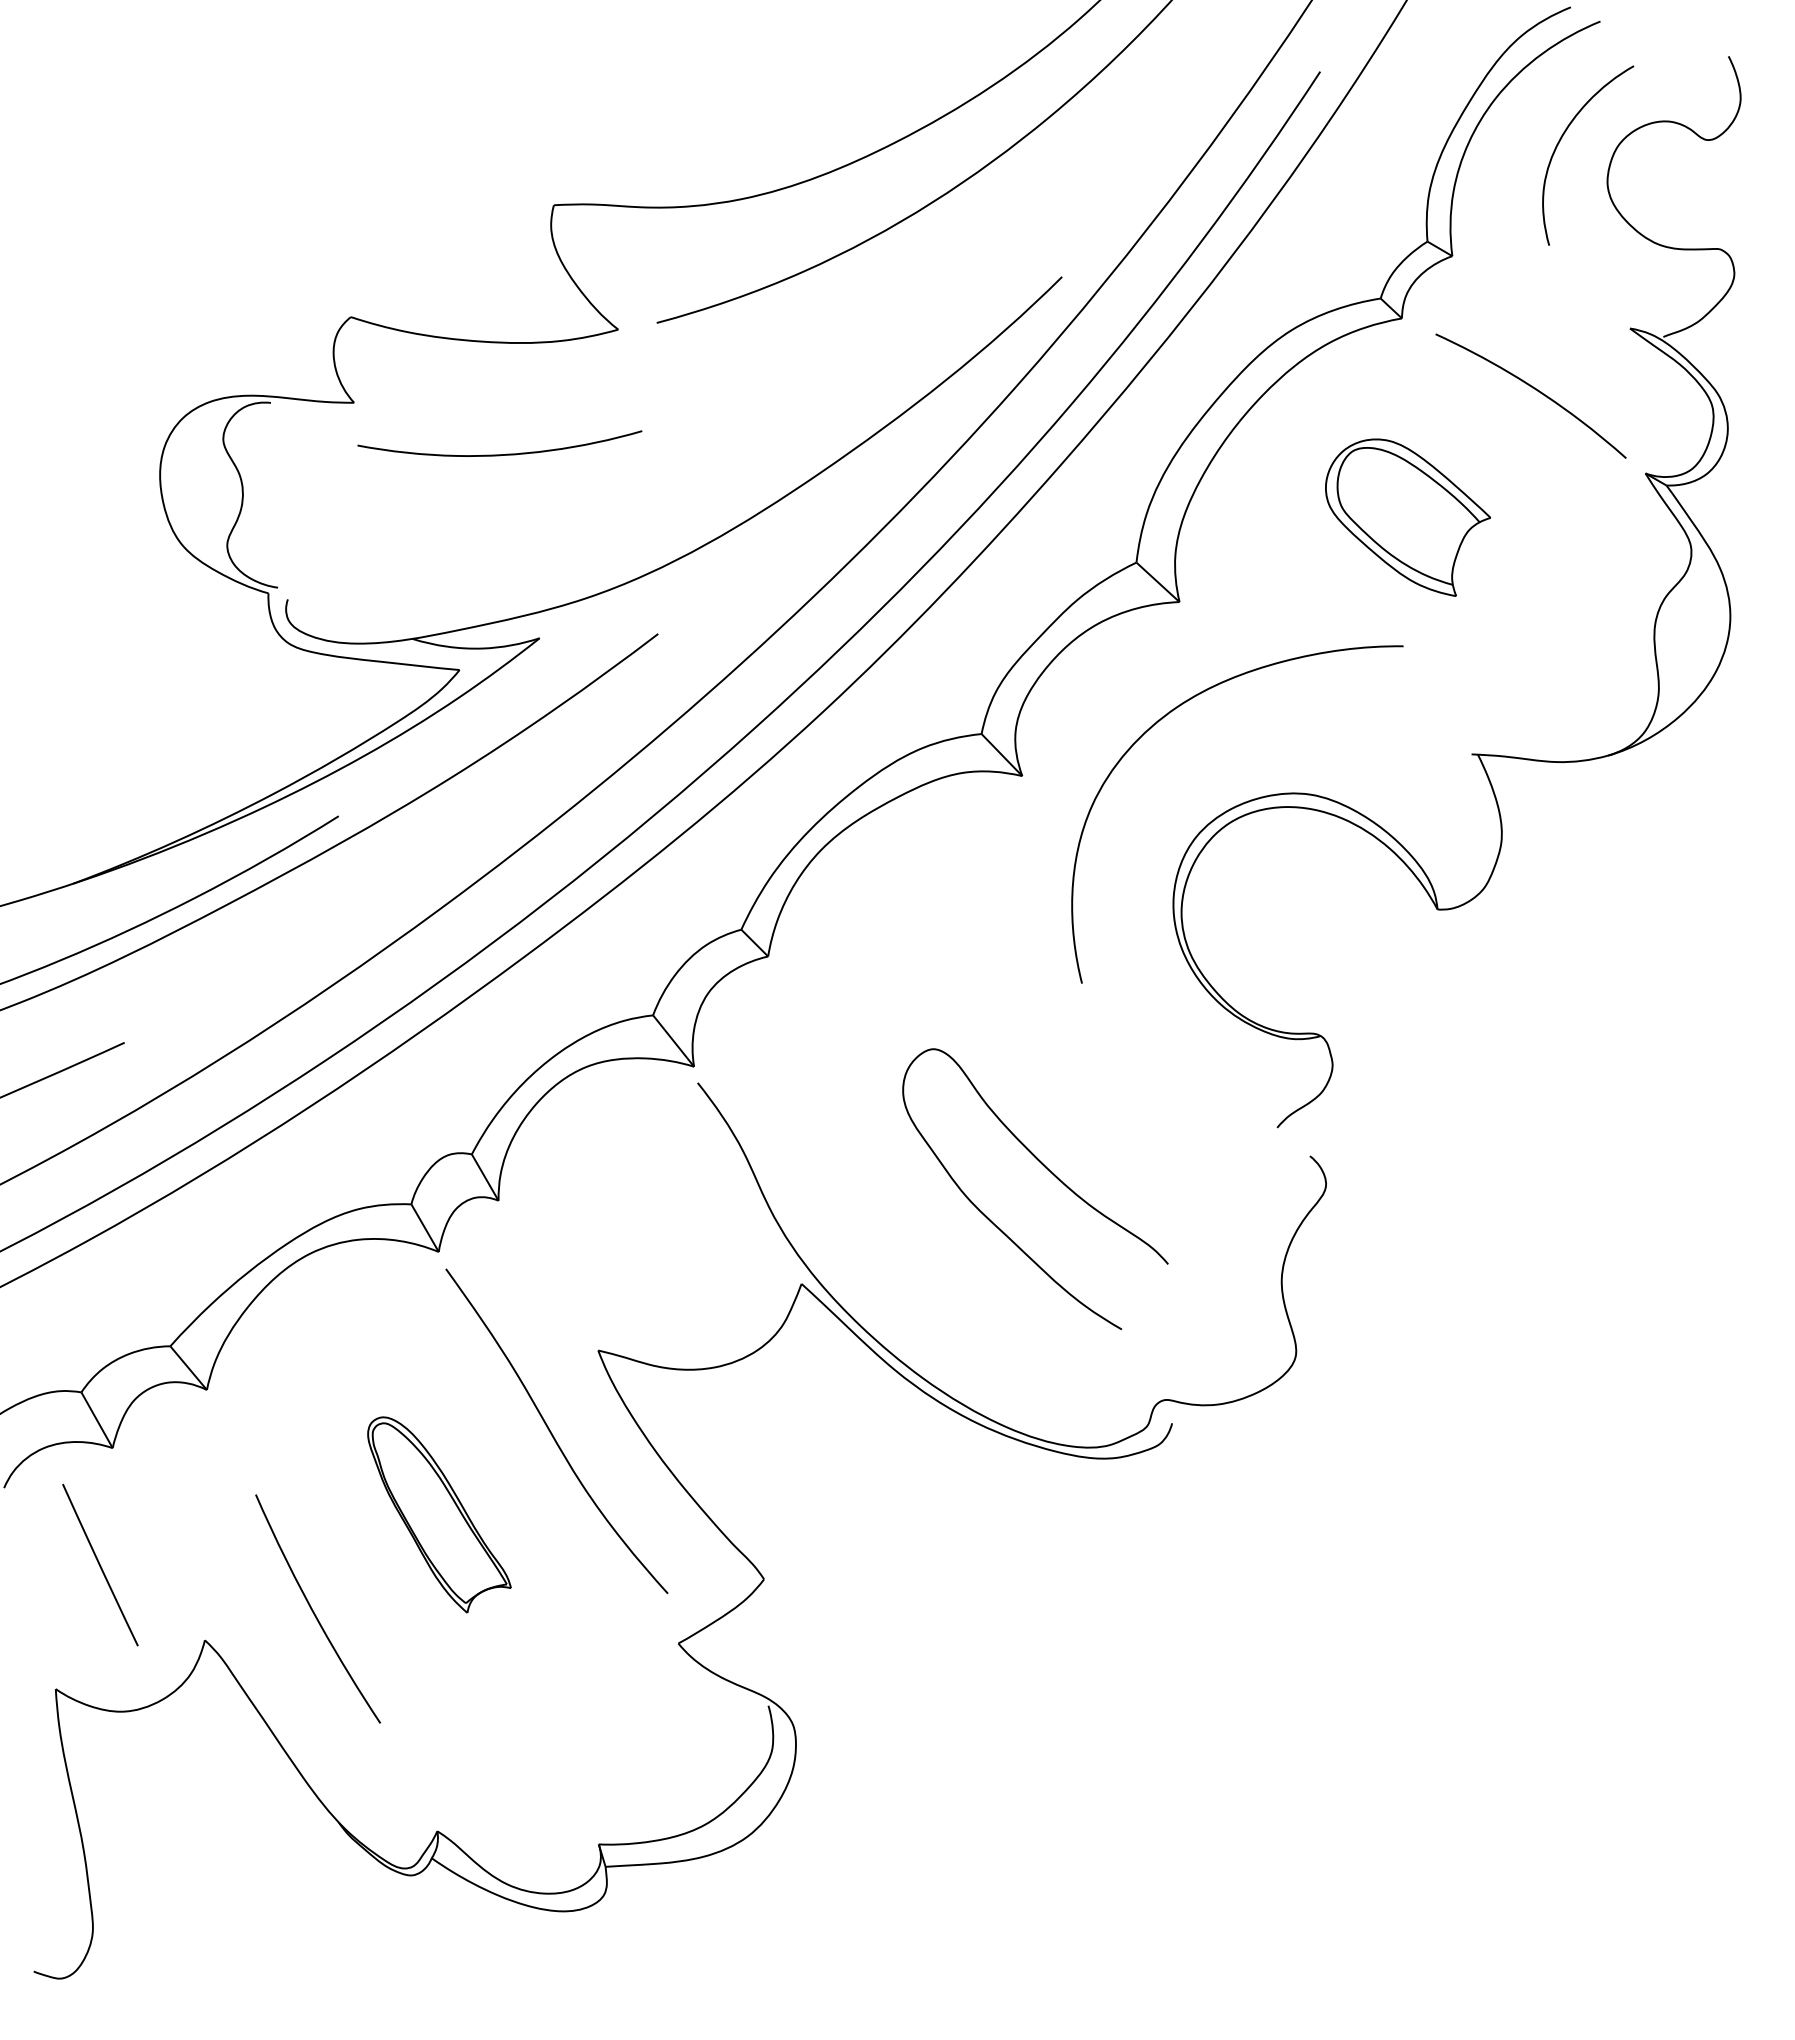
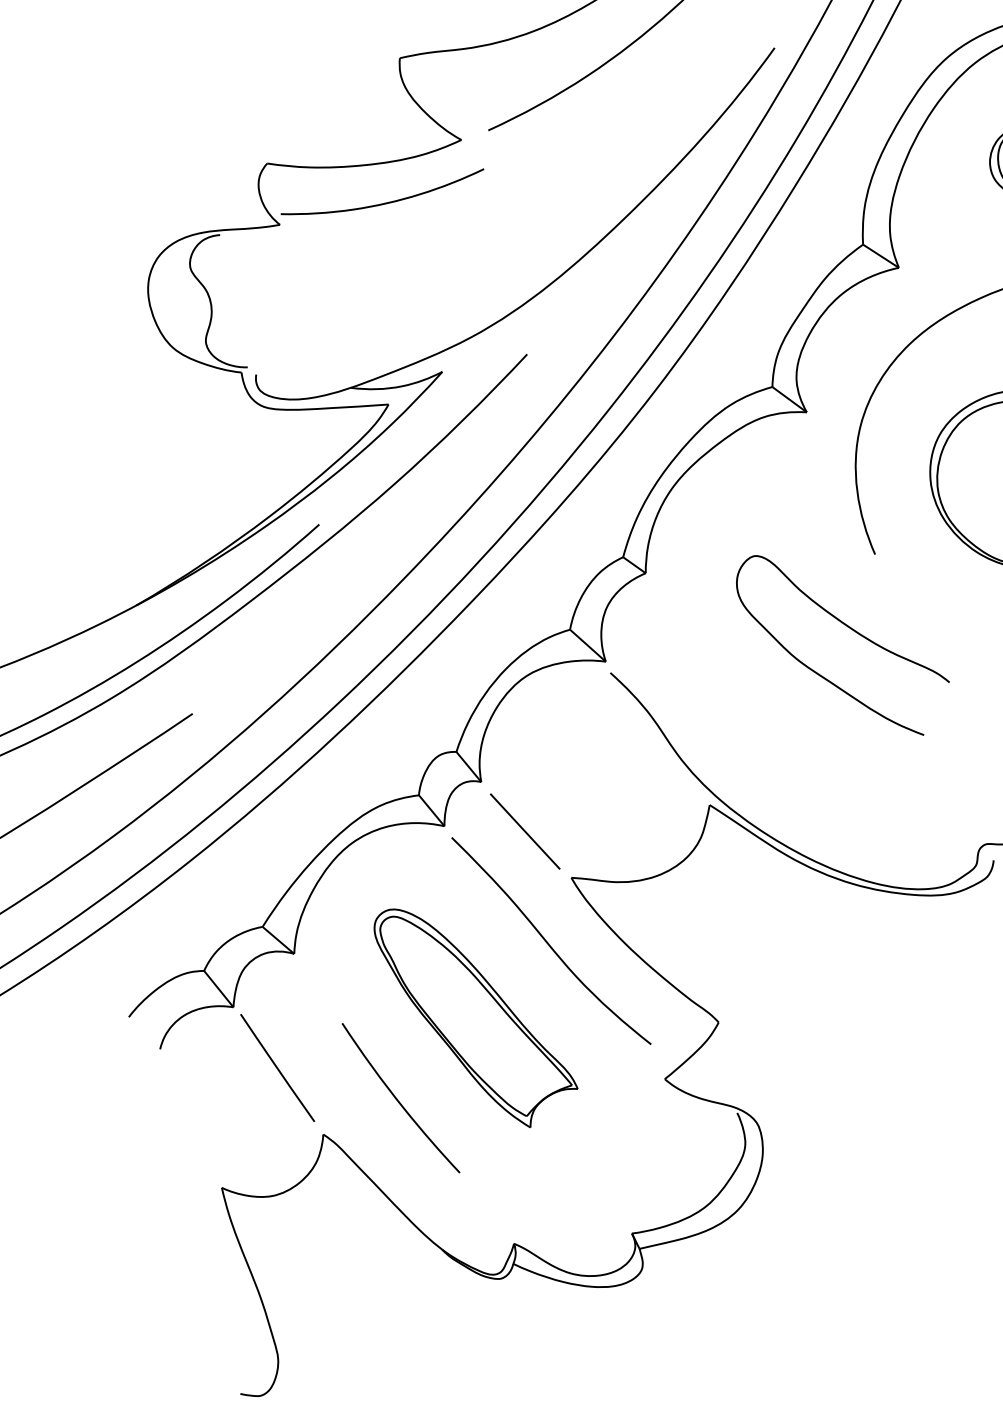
curve: (499, 454) -> (384, 203), moved
curve: (1051, 1173) -> (854, 631), moved
line: (546, 1277) -> (525, 831), added
part: (439, 1514) -> (476, 1015), size x1.67
line: (100, 1565) -> (277, 1068), moved

